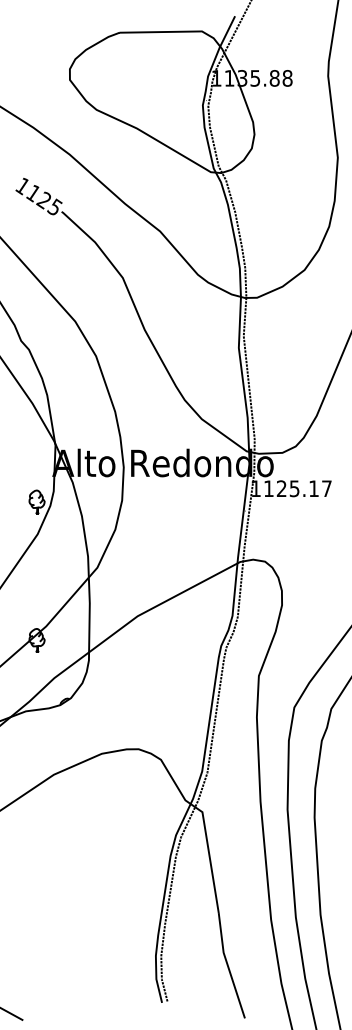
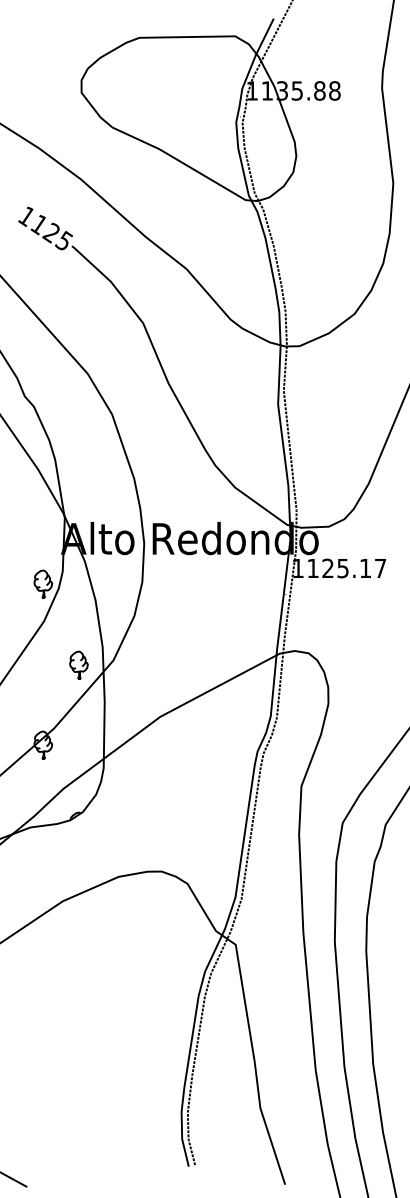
part: (67, 571) -> (78, 664), added

